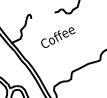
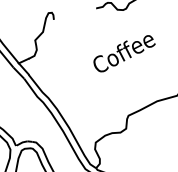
text: (58, 37) -> (124, 53), moved

